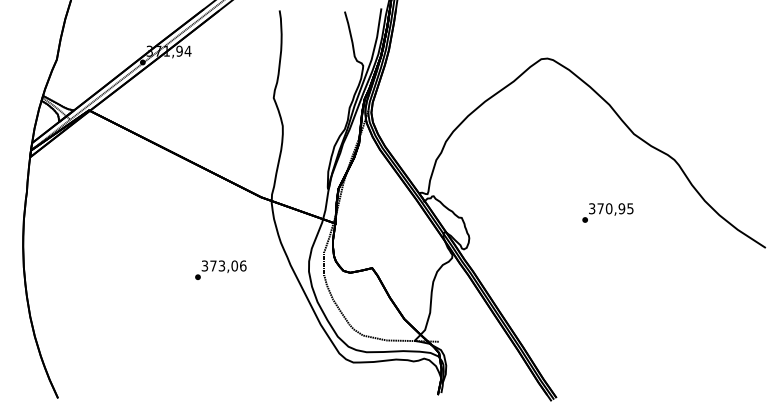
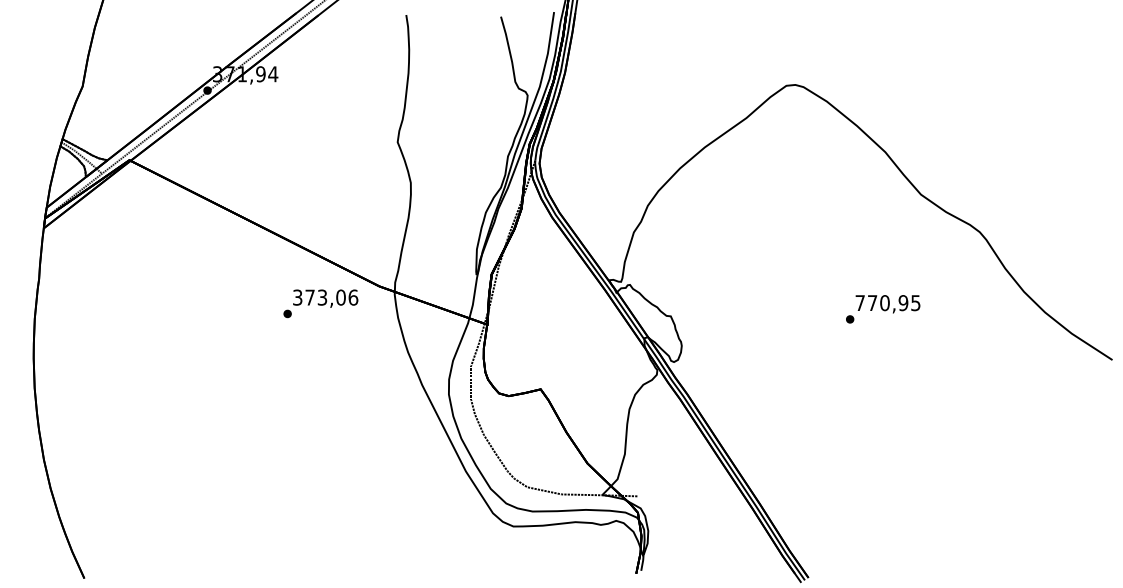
text: (592, 208) -> (860, 302), 370,95 -> 770,95
text: (220, 269) -> (320, 302), moved

